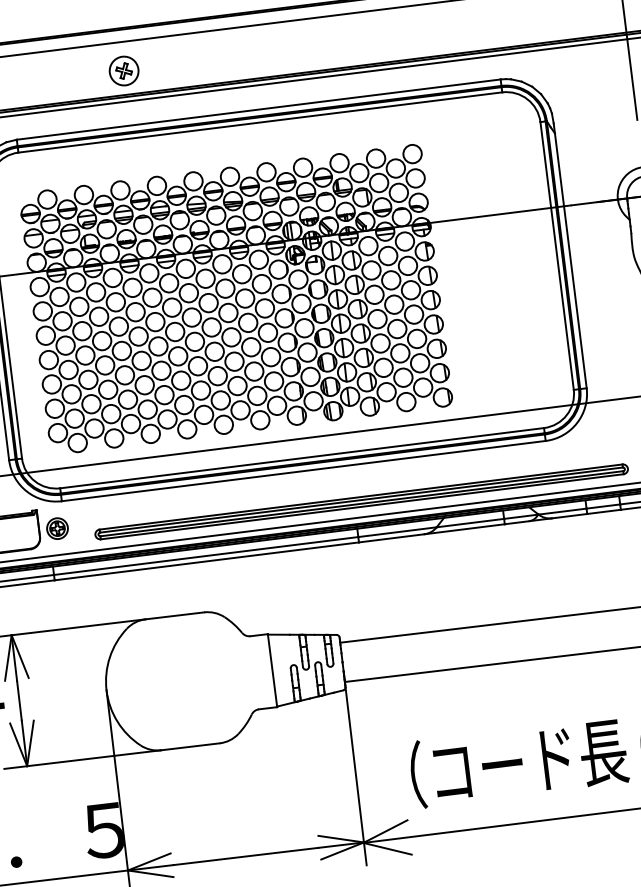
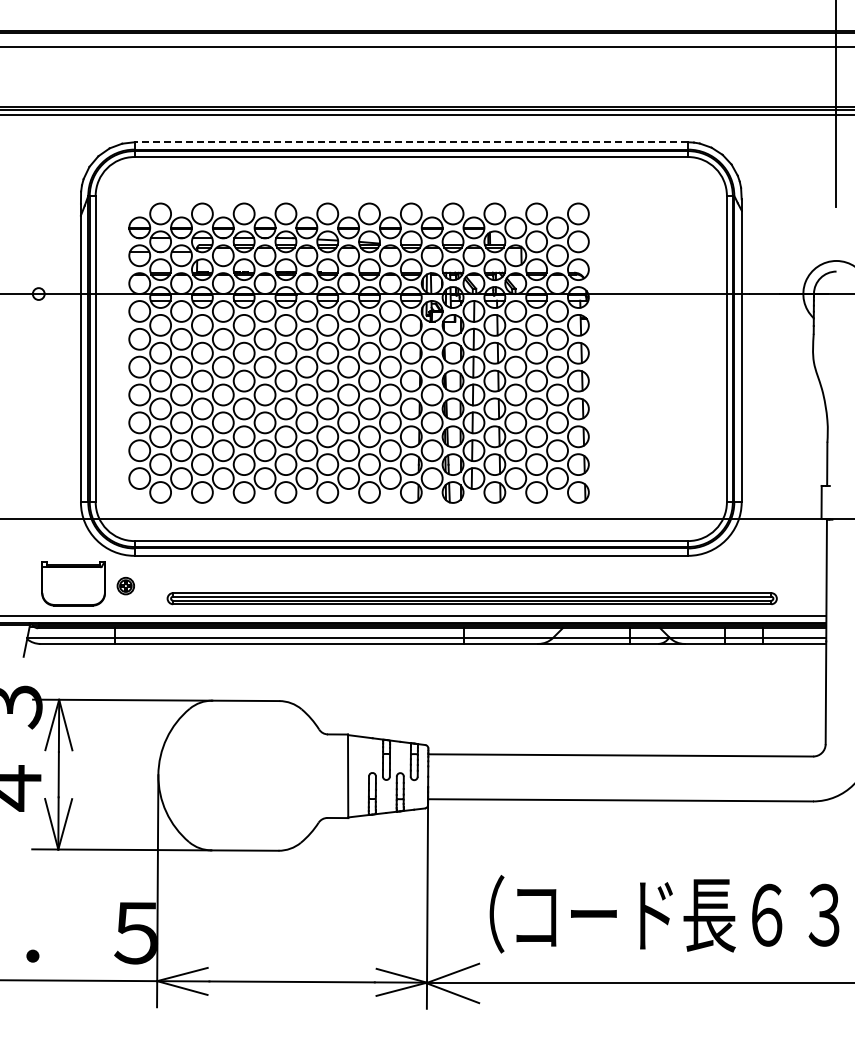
part: (123, 70) -> (264, 79), removed
line: (258, 109) -> (411, 142), solid -> dashed
part: (57, 528) -> (125, 585), size x0.7

